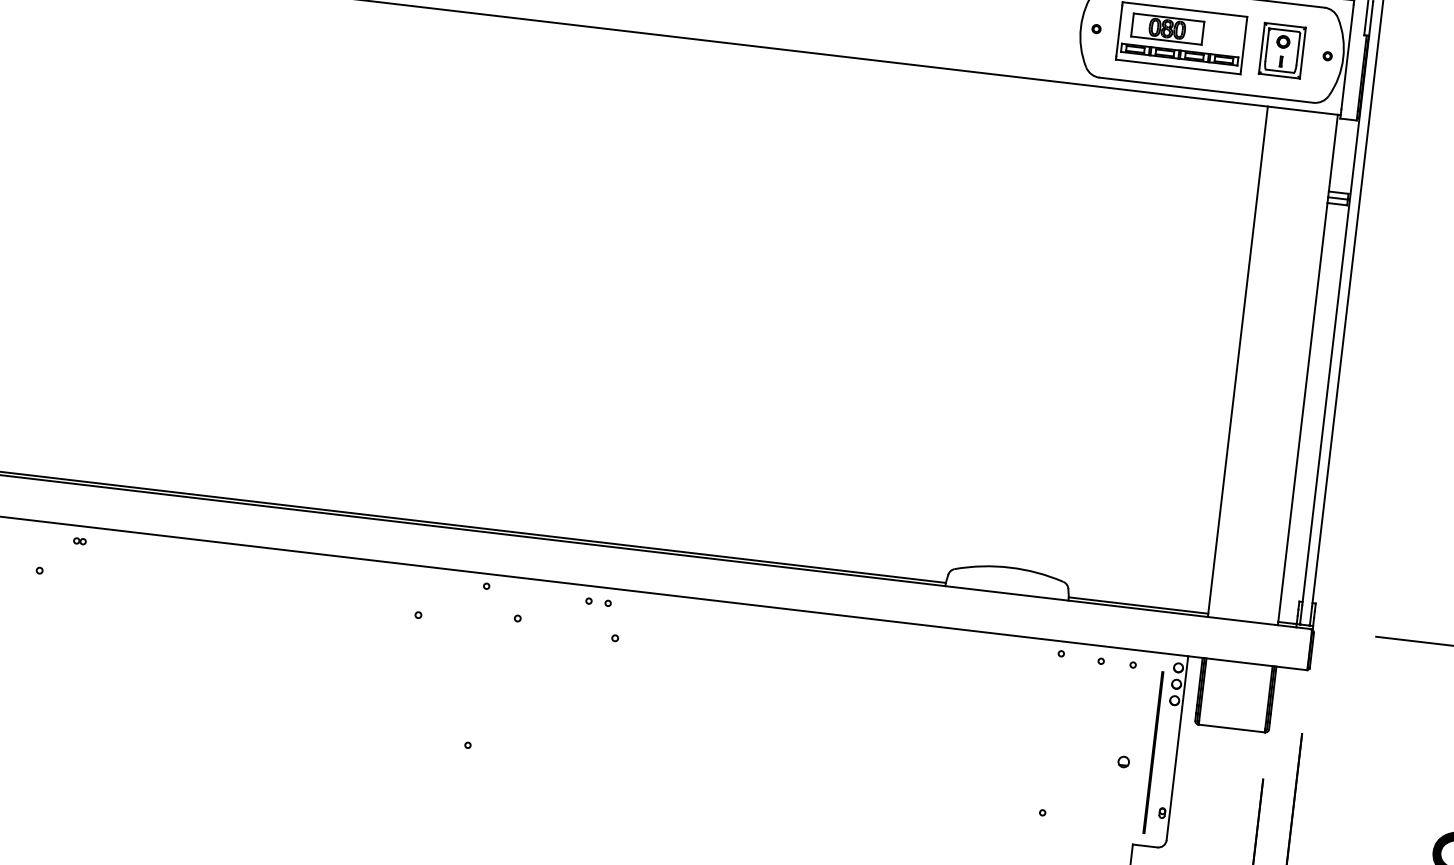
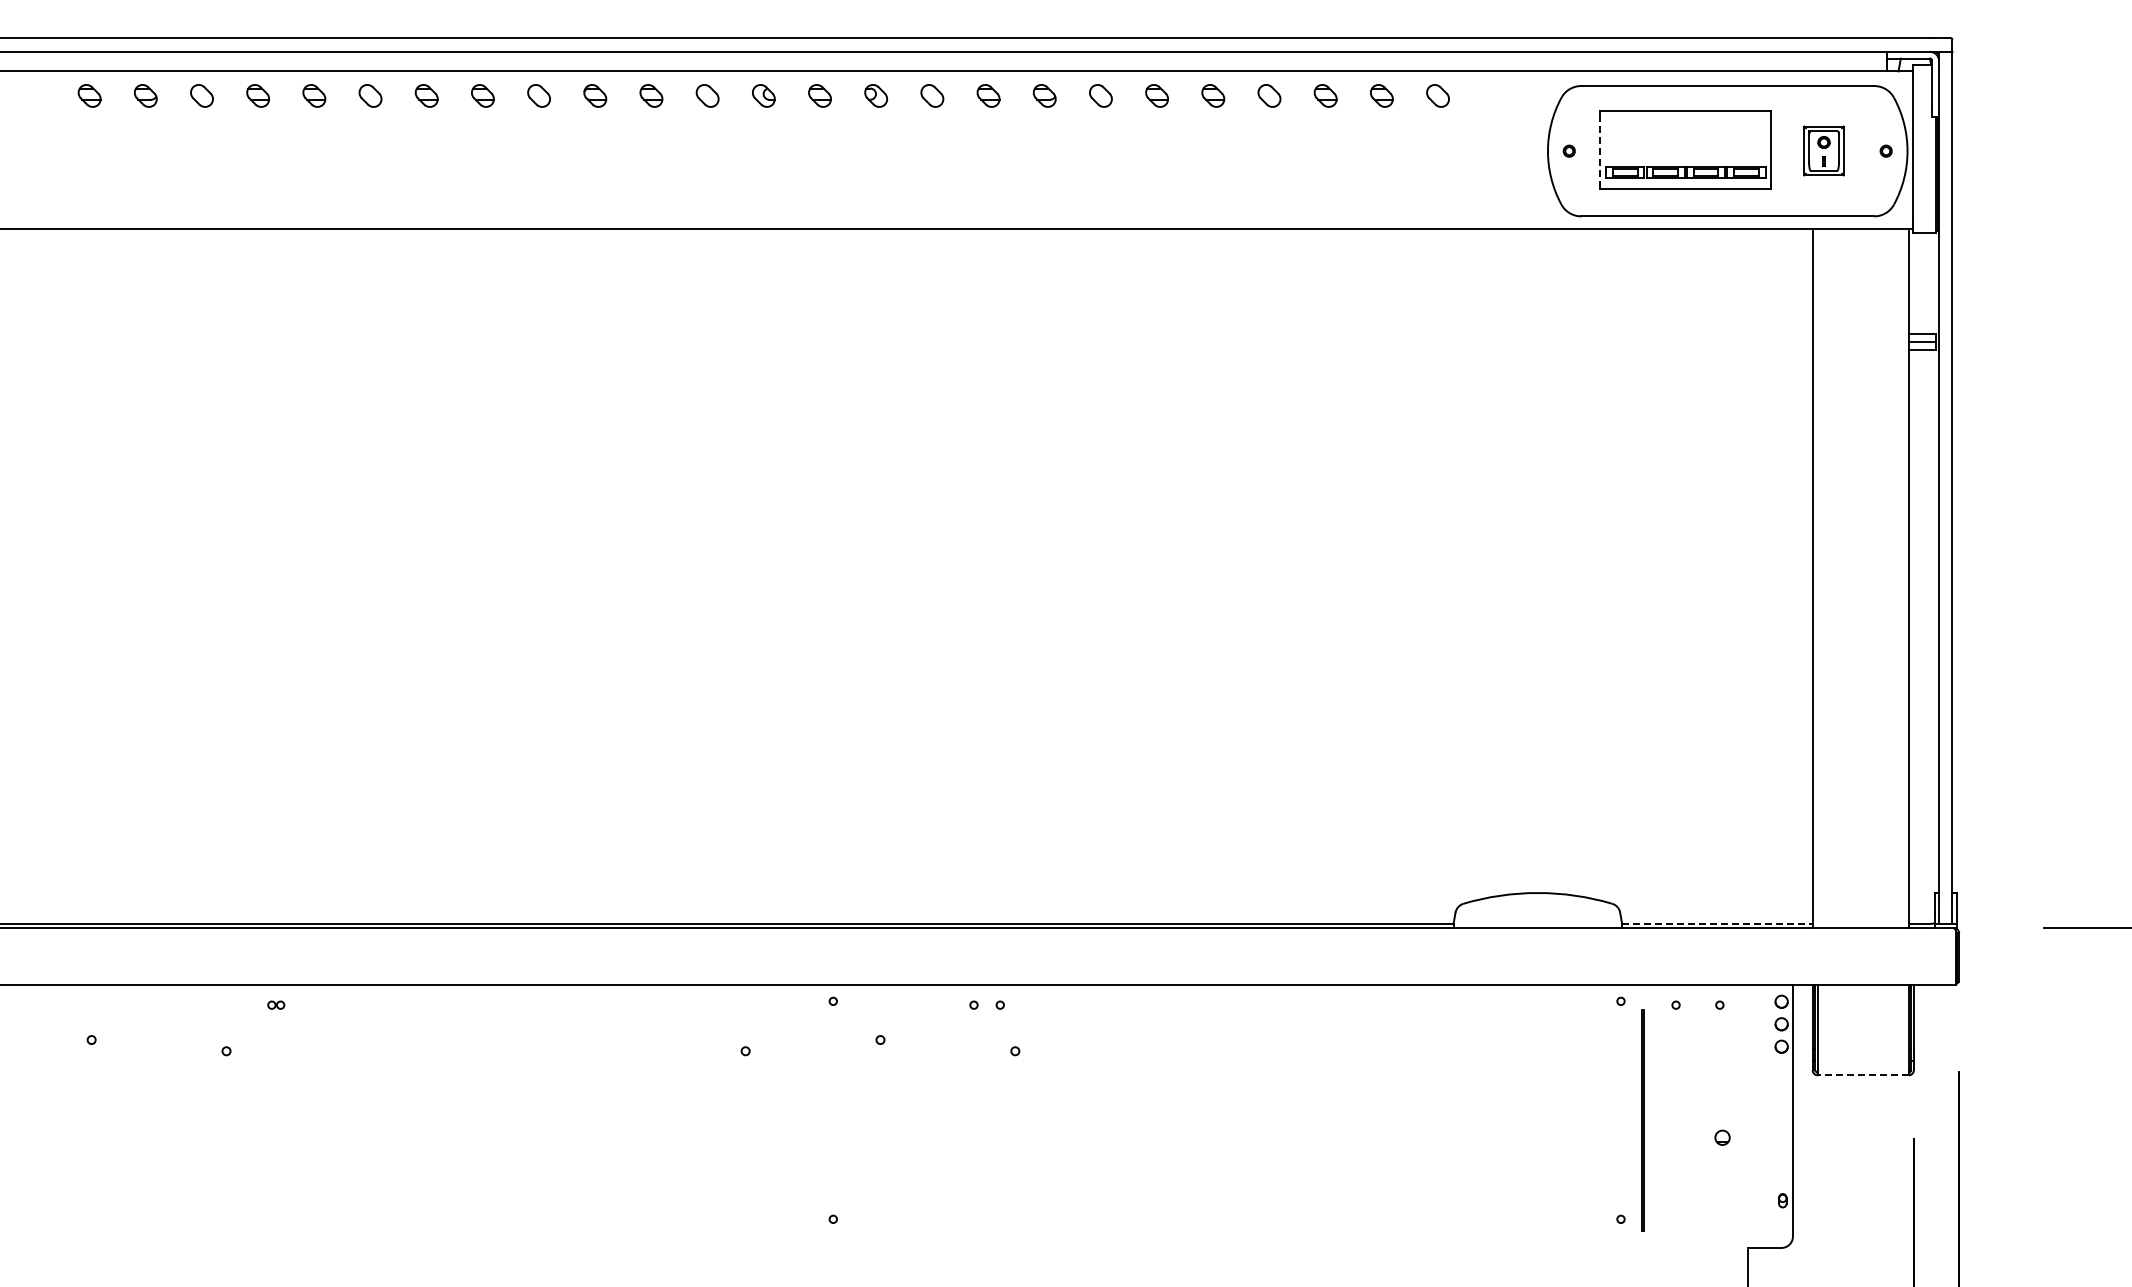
part: (1167, 28) -> (1665, 139), removed
line: (1119, 31) -> (1600, 150), solid -> dashed
part: (1282, 50) -> (1823, 150), size x0.7
line: (1138, 605) -> (1717, 923), solid -> dashed
line: (1231, 728) -> (1862, 1075), solid -> dashed
line: (1152, 752) -> (1642, 1120), moved

